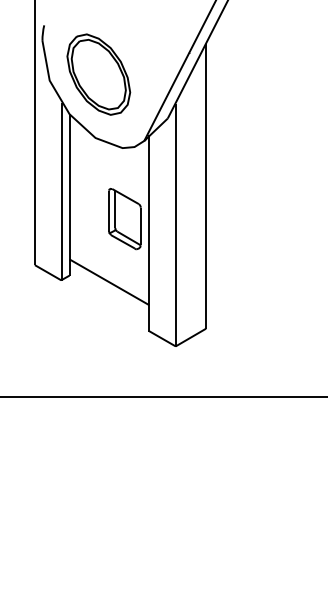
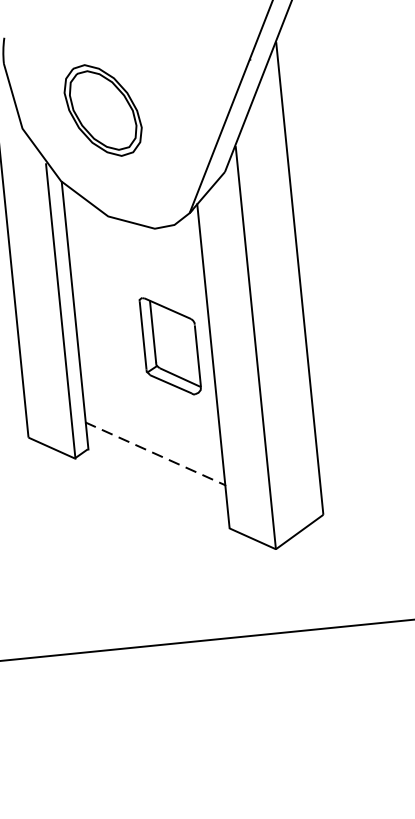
part: (98, 74) -> (102, 110), size x0.7
line: (109, 282) -> (155, 454), solid -> dashed

